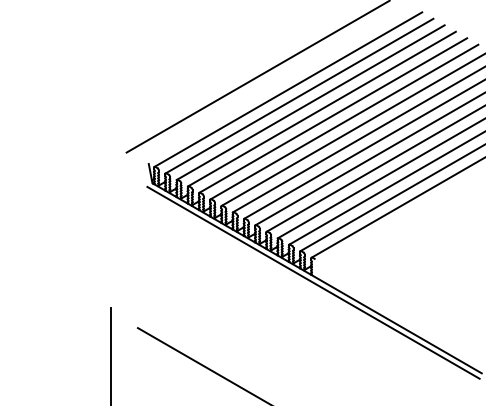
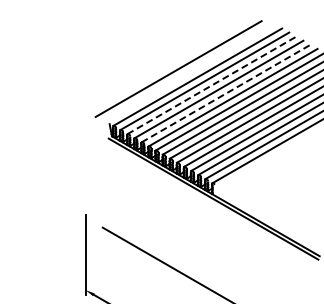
line: (310, 102) -> (211, 85), solid -> dashed
line: (333, 115) -> (226, 93), solid -> dashed

